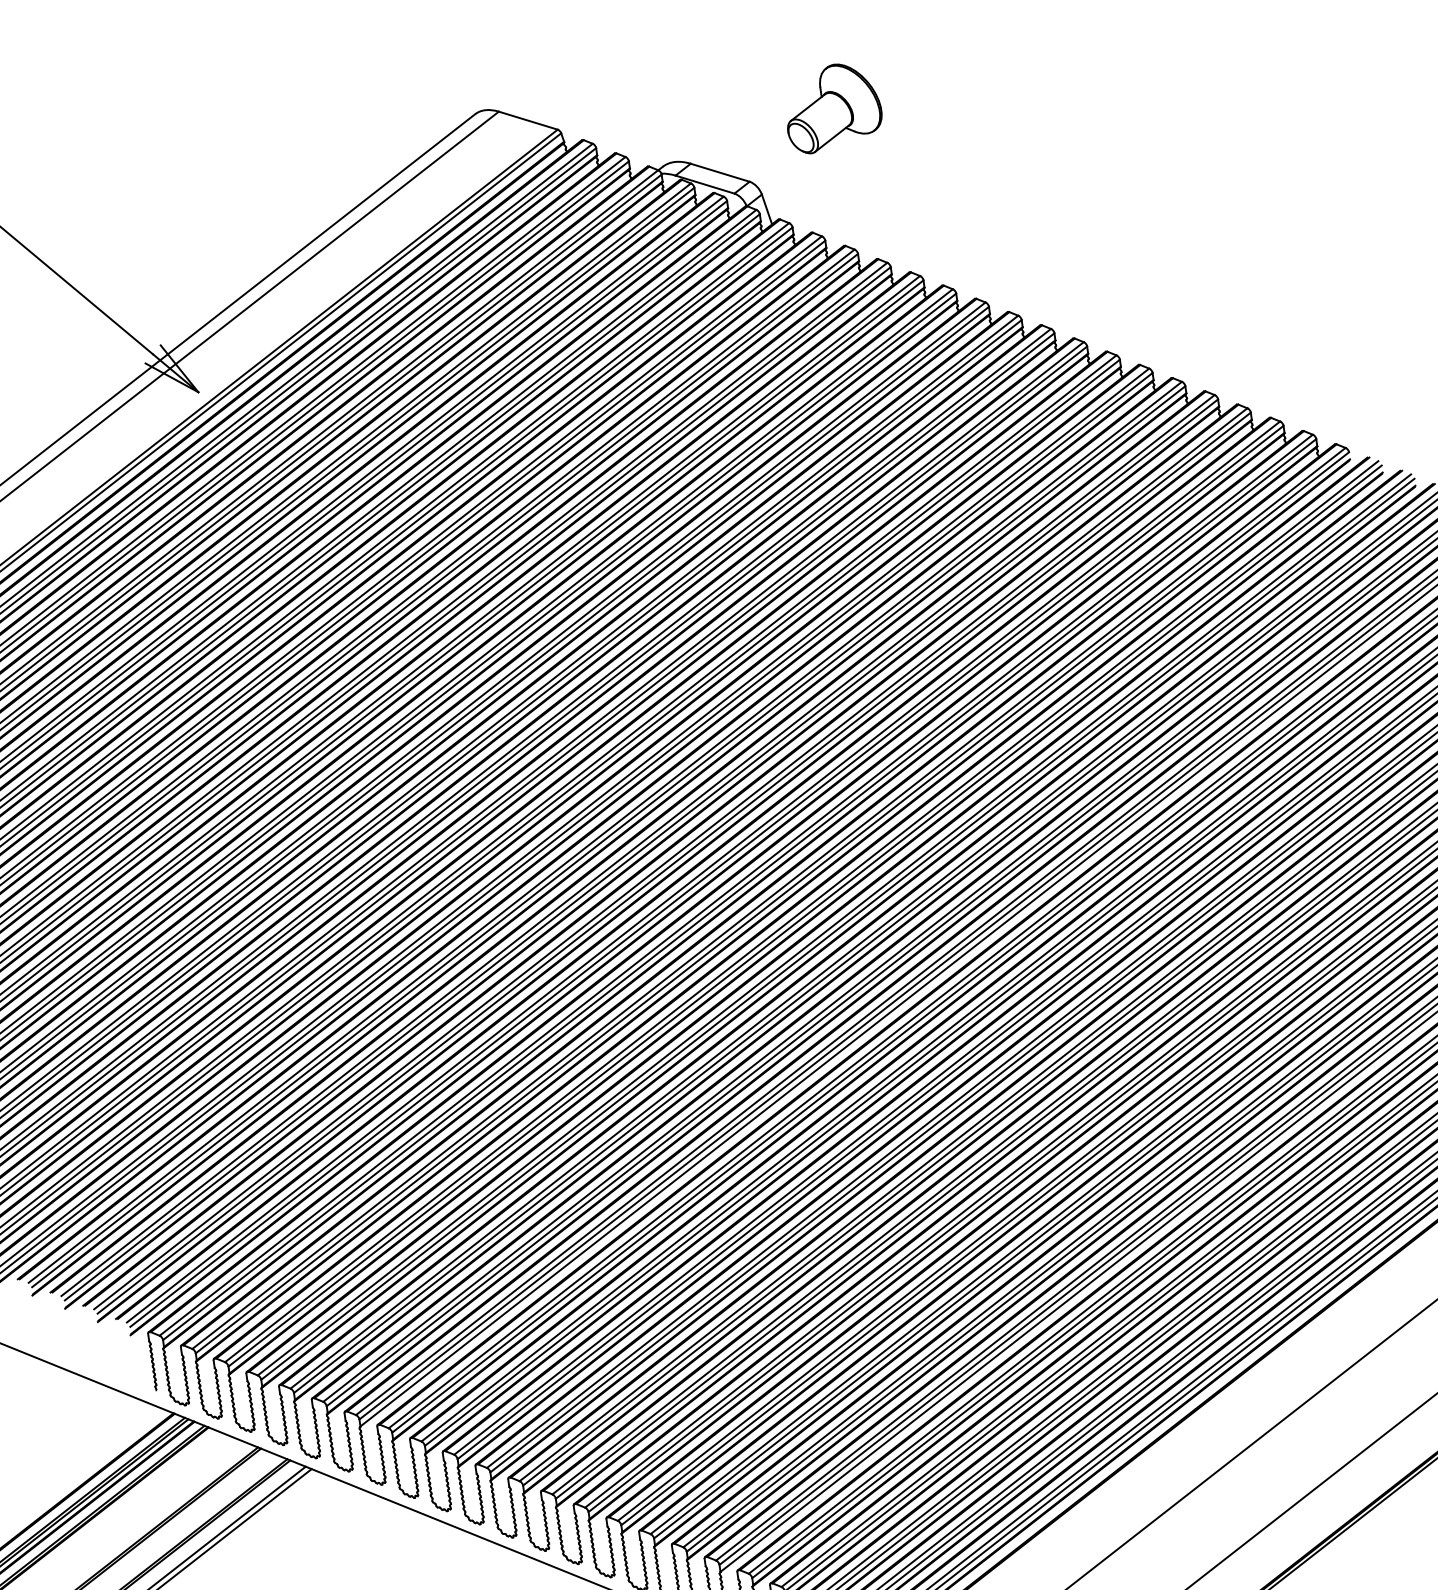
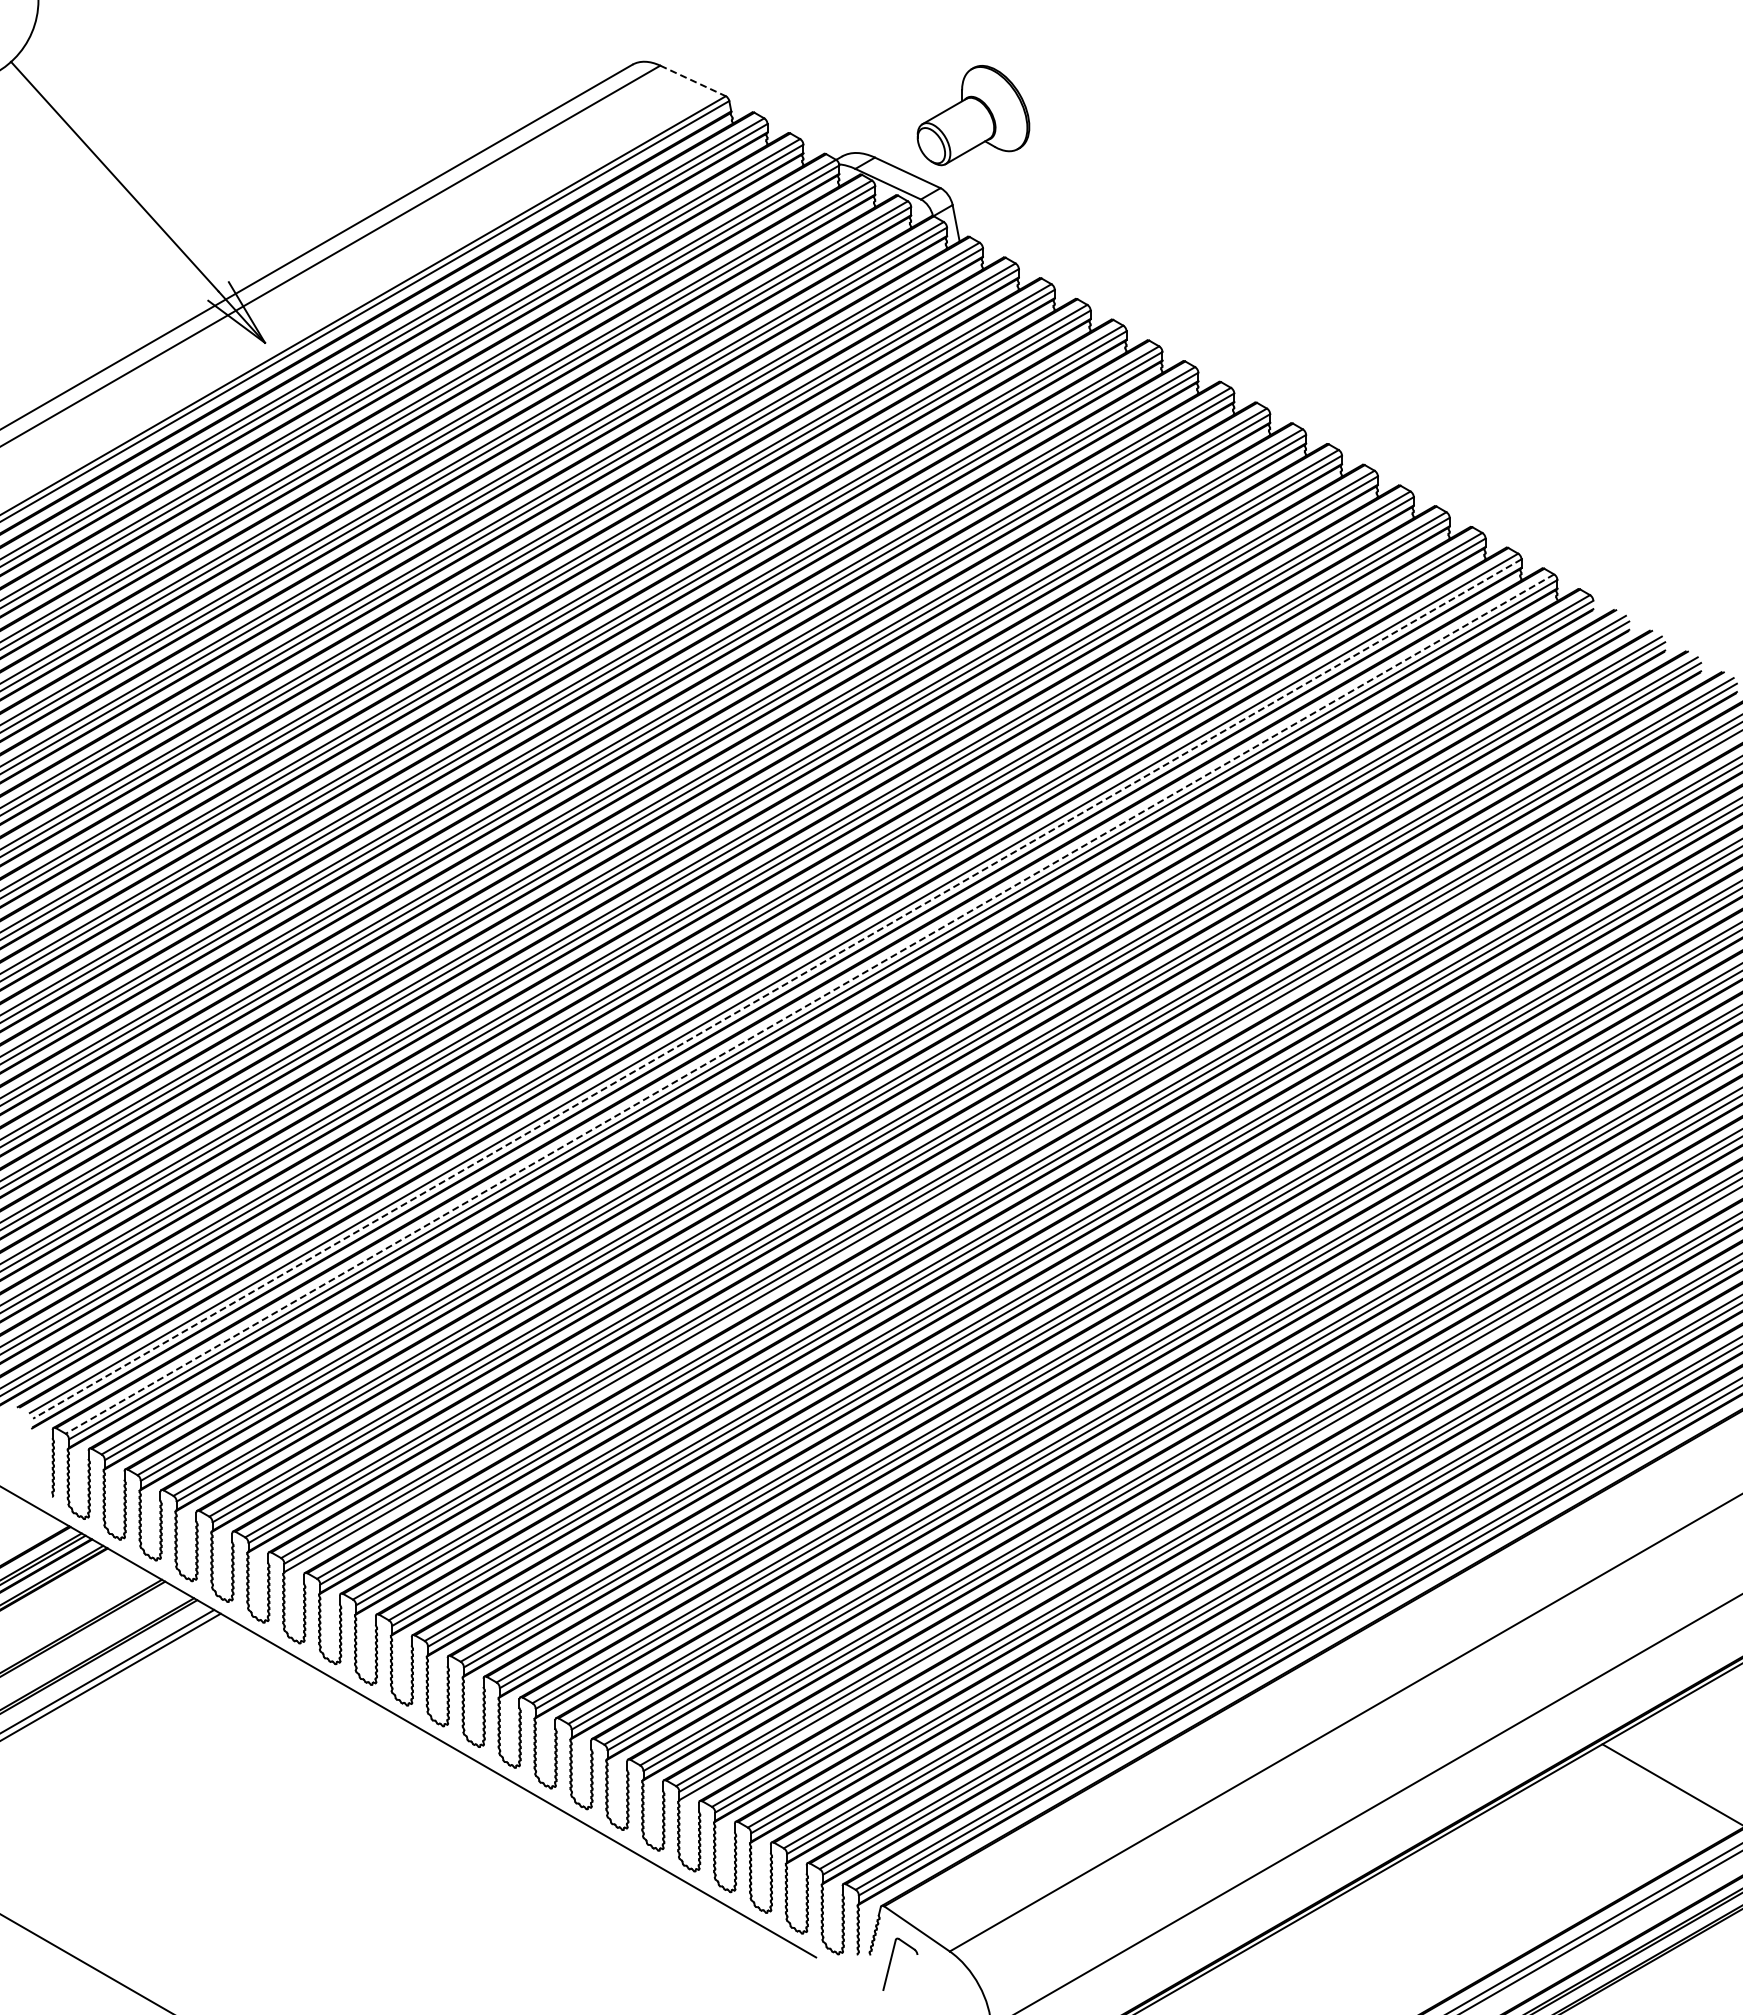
part: (832, 107) -> (973, 115), moved
line: (528, 121) -> (693, 81), solid -> dashed
line: (706, 876) -> (776, 989), solid -> dashed
line: (735, 885) -> (809, 1004), solid -> dashed

